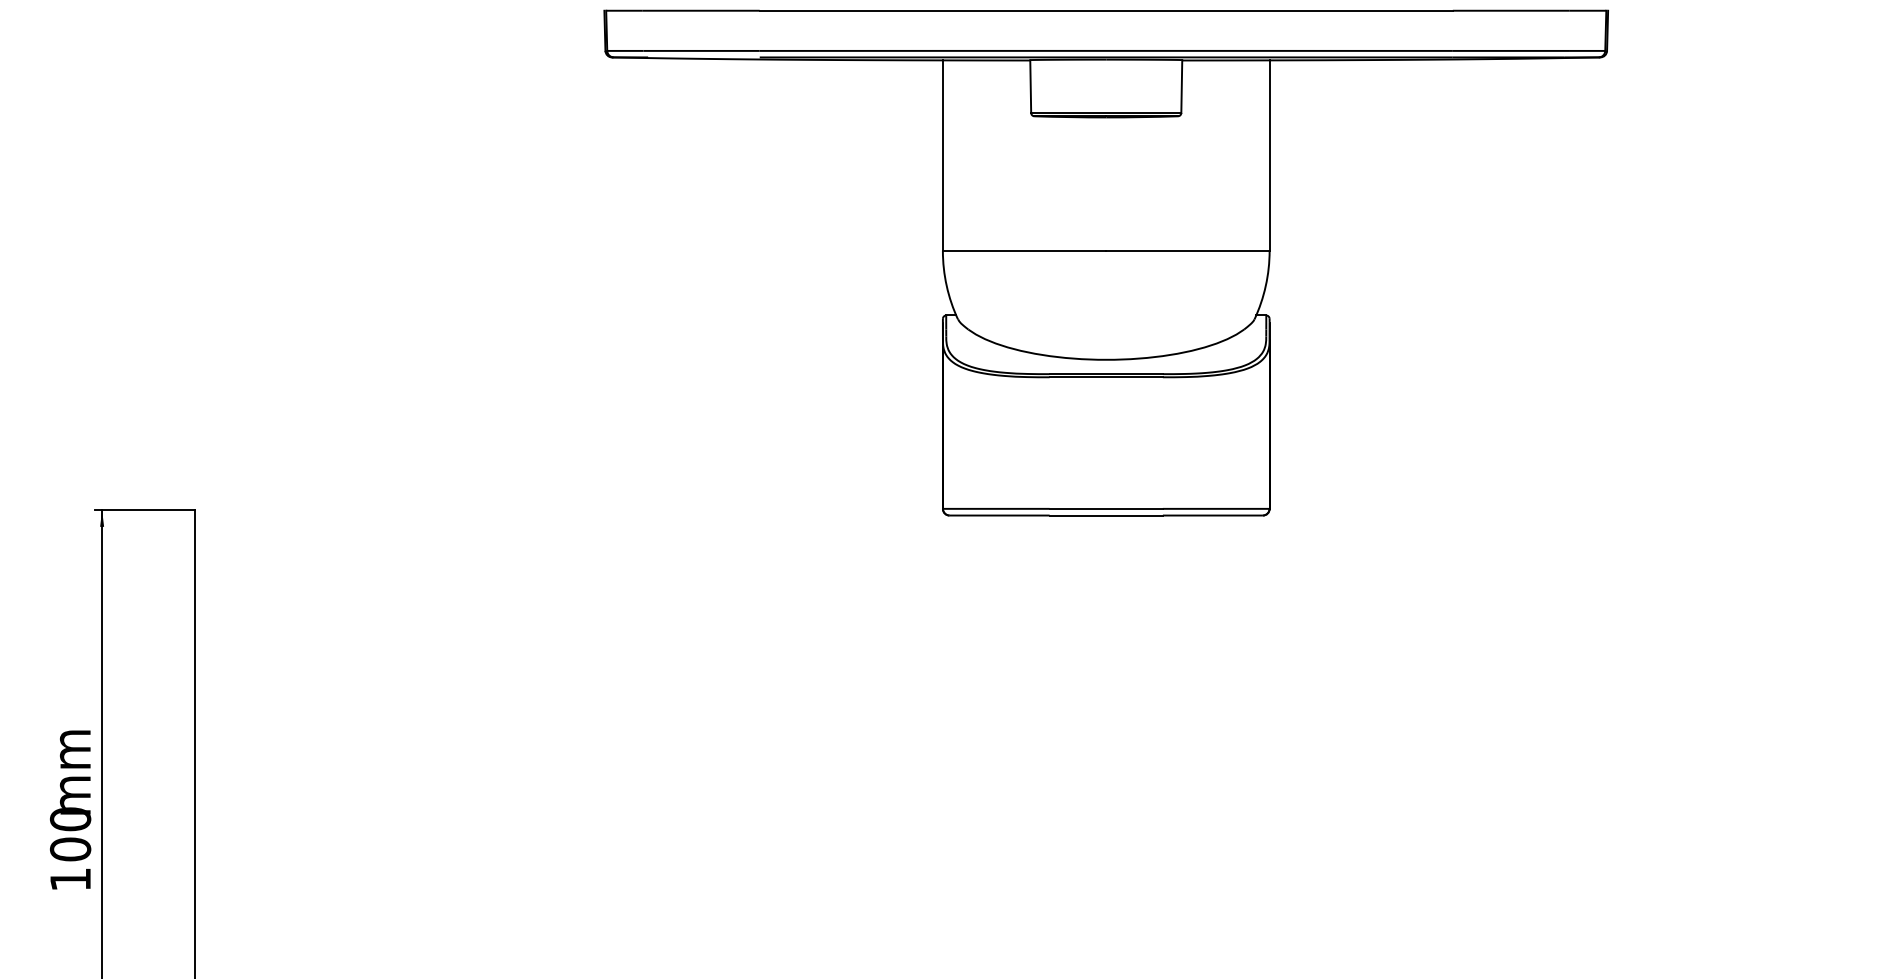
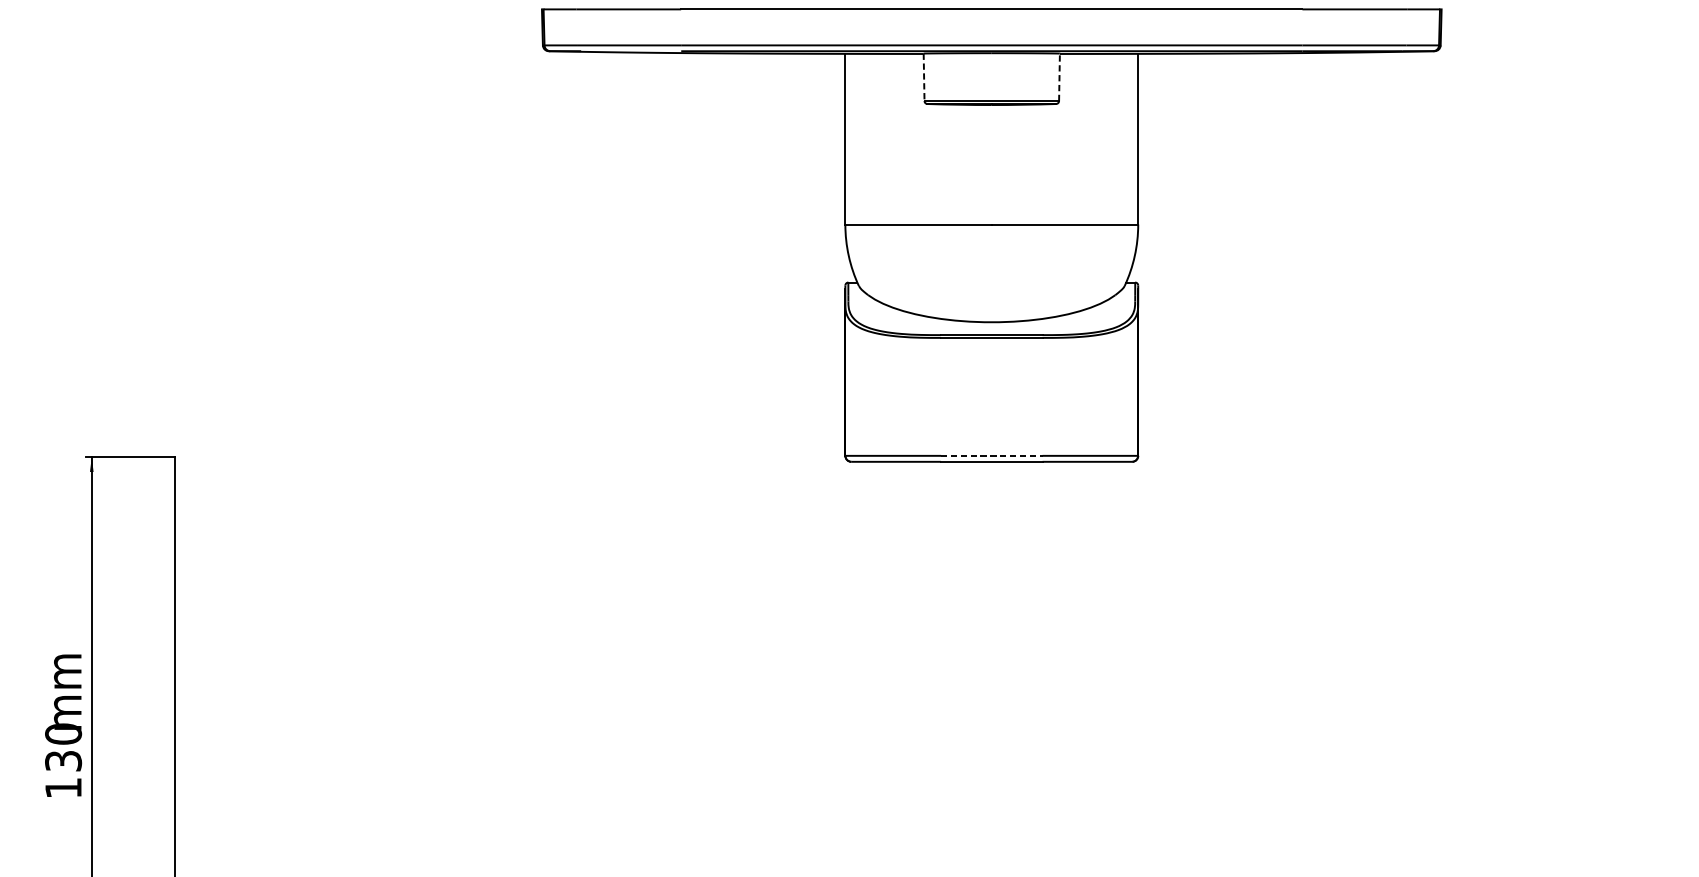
line: (1181, 86) -> (1059, 77), solid -> dashed
line: (1030, 87) -> (923, 78), solid -> dashed
line: (1106, 508) -> (992, 455), solid -> dashed
text: (70, 849) -> (63, 761), 100 -> 130

